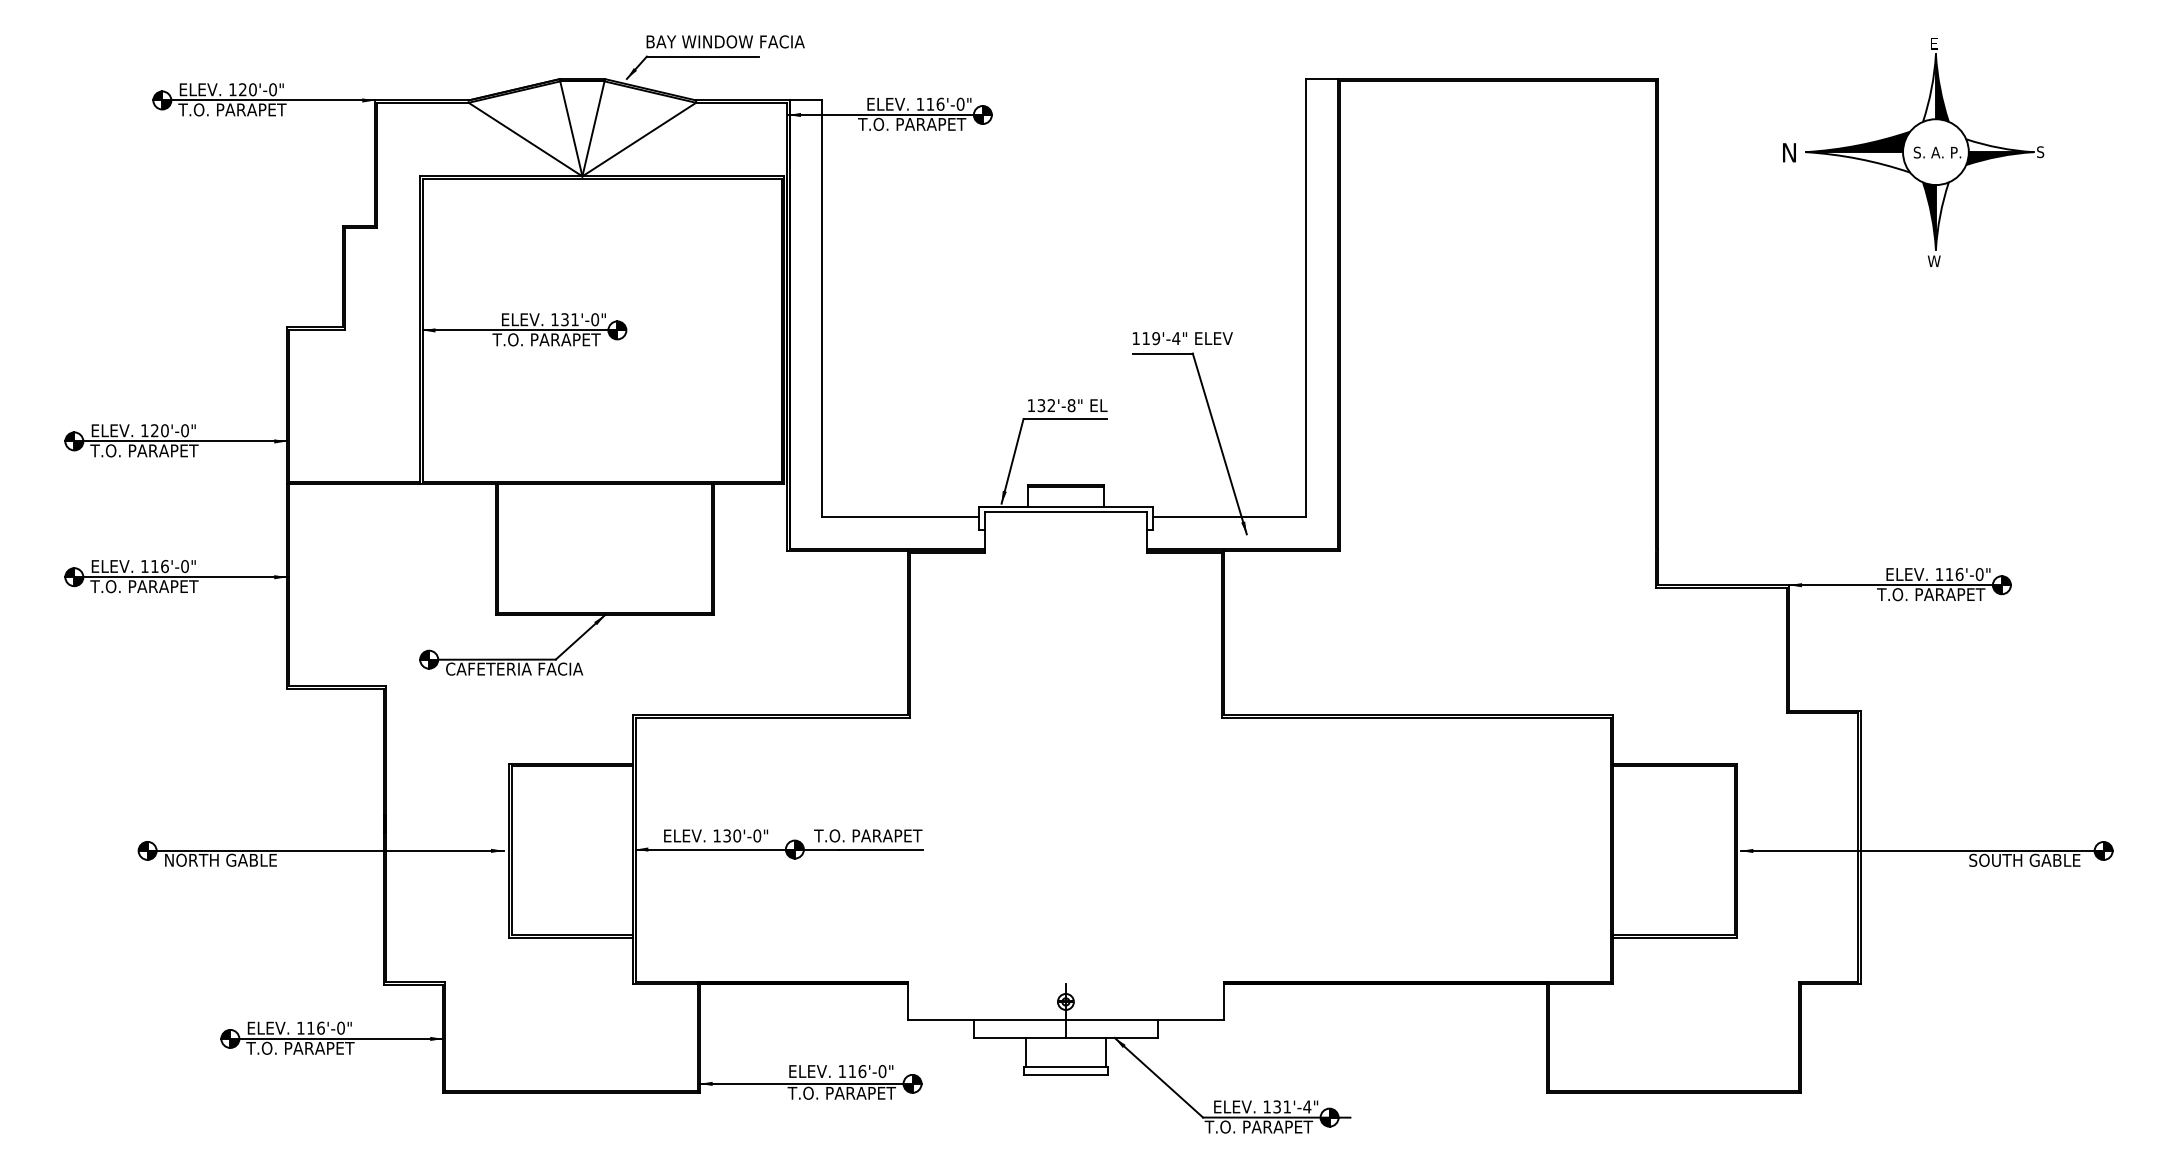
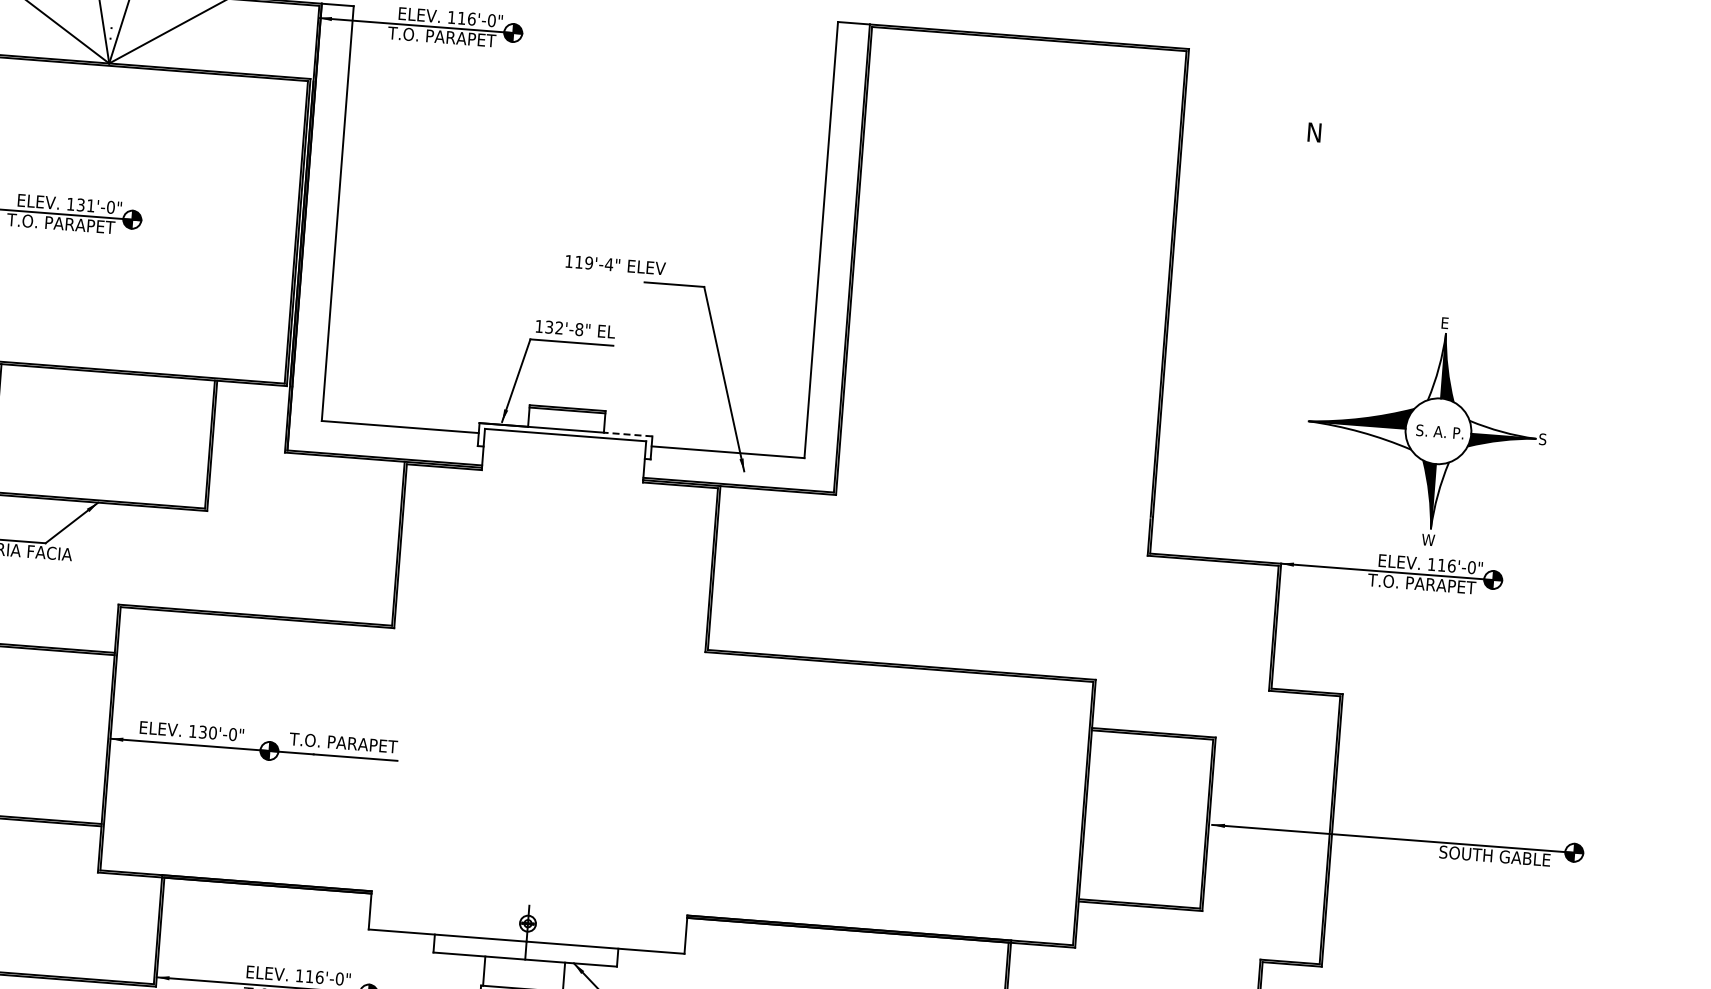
part: (1924, 152) -> (1427, 430), moved
text: (1182, 338) -> (615, 265), moved
line: (1127, 506) -> (627, 434), solid -> dashed

